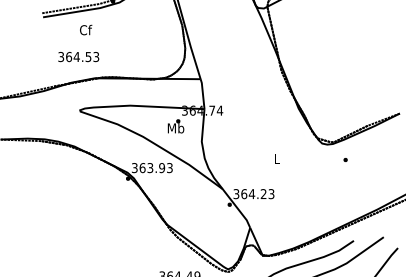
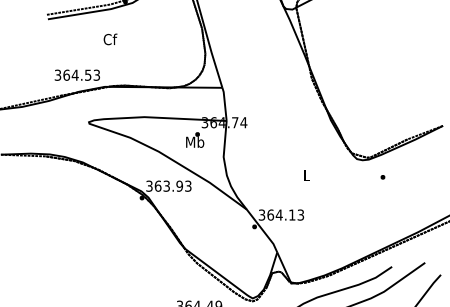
text: (86, 30) -> (110, 39), moved
text: (77, 56) -> (76, 74), moved
text: (263, 193) -> (292, 214), 364.23 -> 364.13

